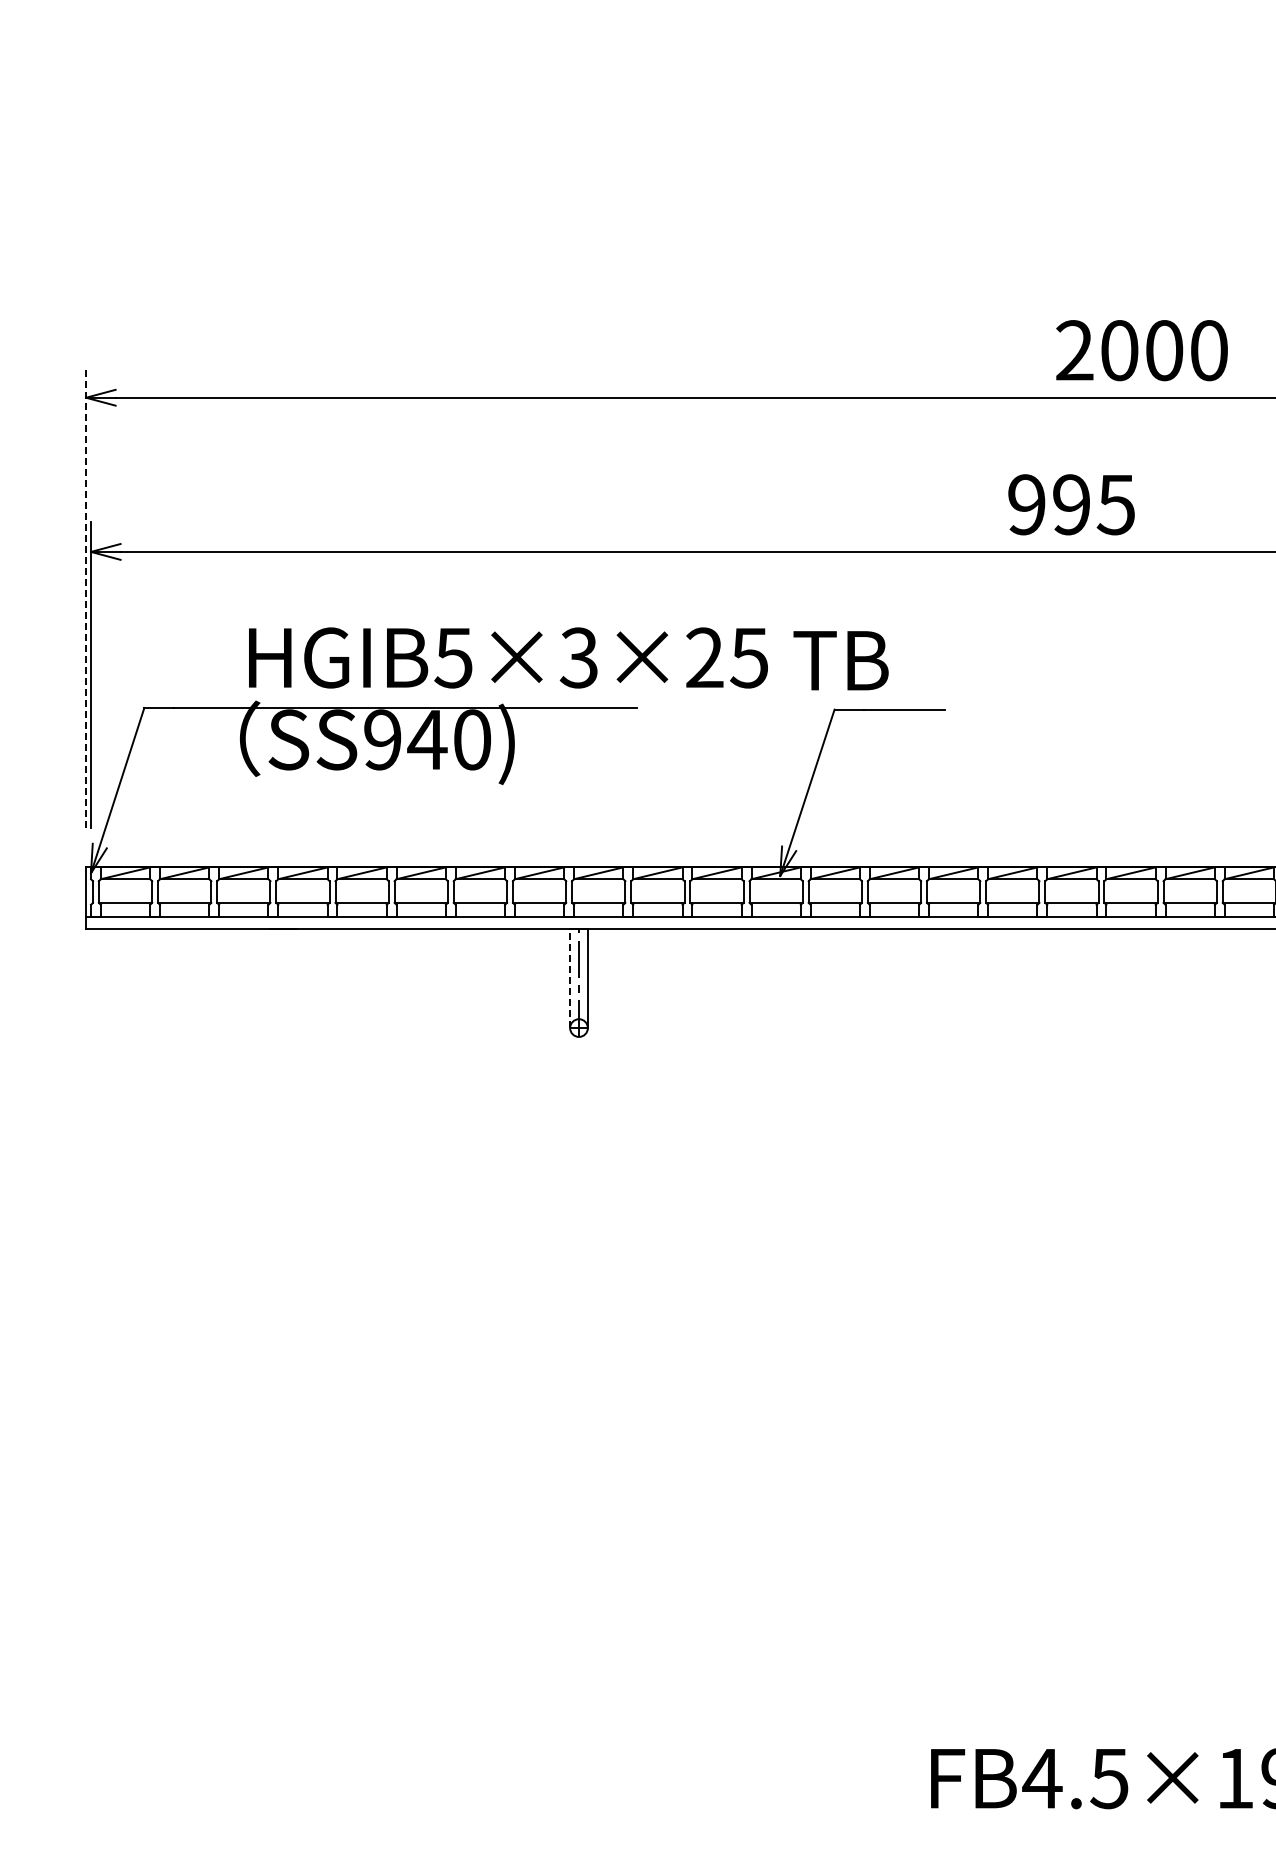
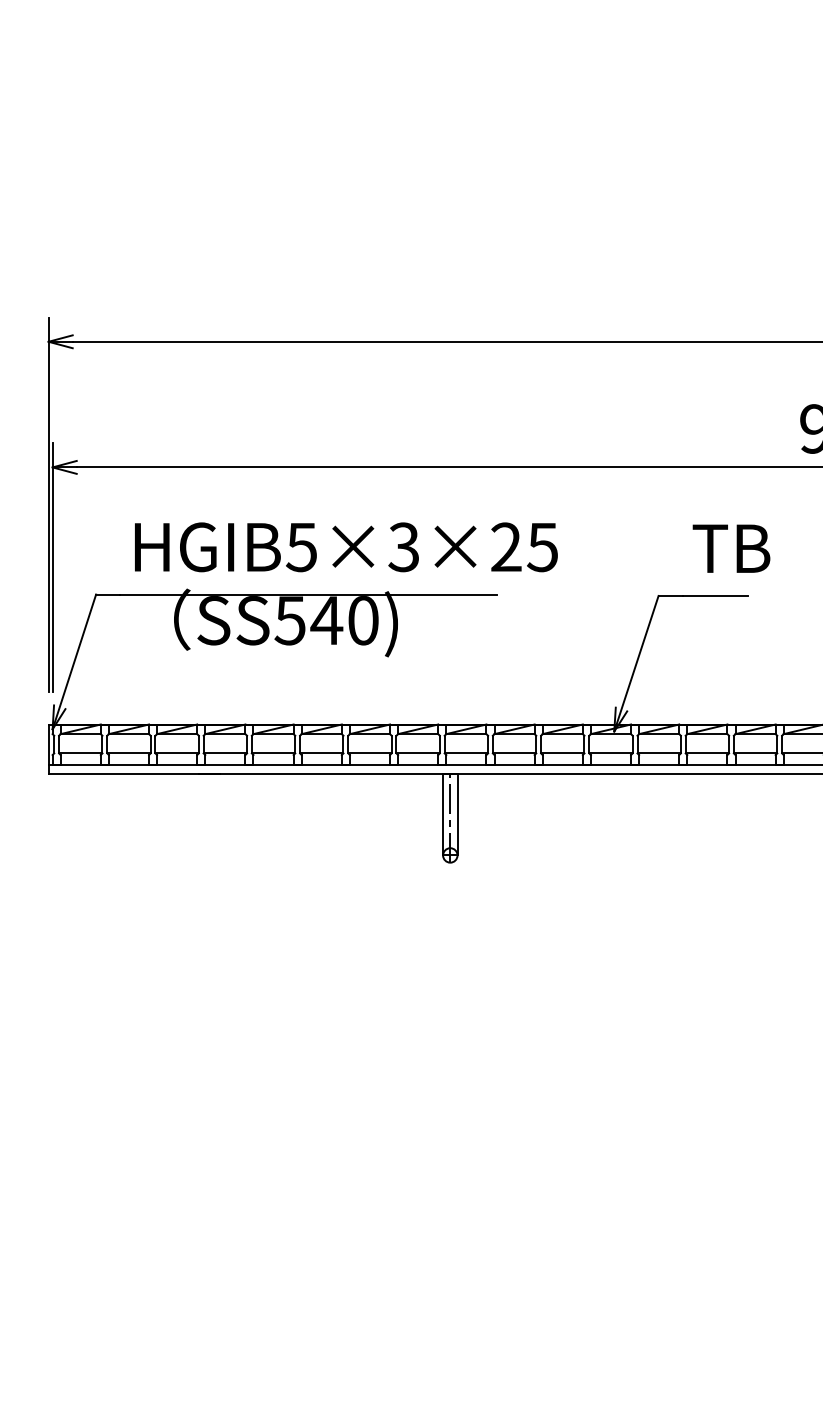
line: (86, 598) -> (48, 505), dashed -> solid
text: (508, 657) -> (346, 546), moved
text: (840, 660) -> (731, 548), moved
text: (382, 739) -> (290, 620), SS940) -> SS540)
line: (570, 978) -> (443, 815), dashed -> solid

